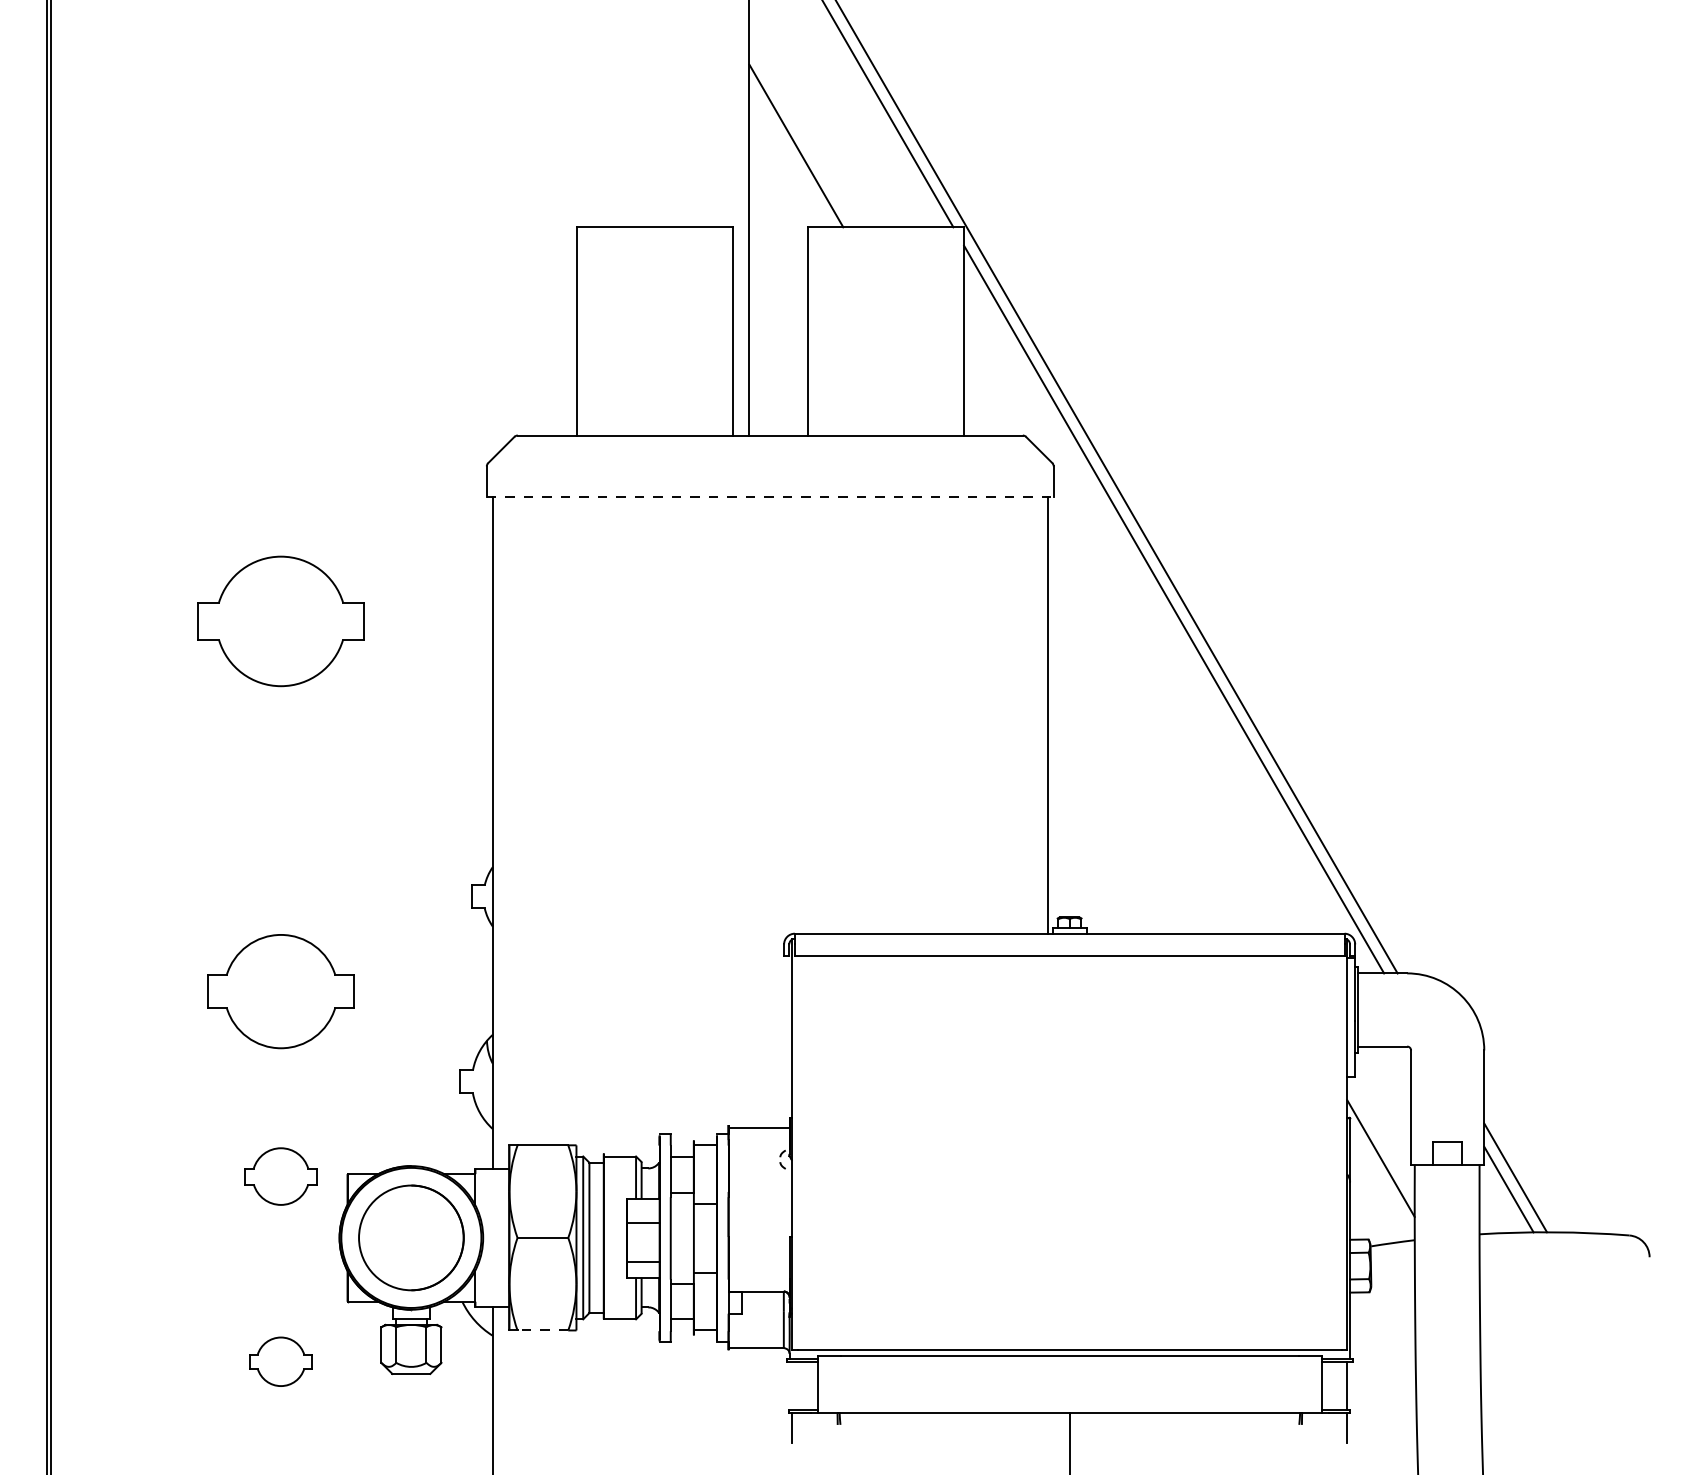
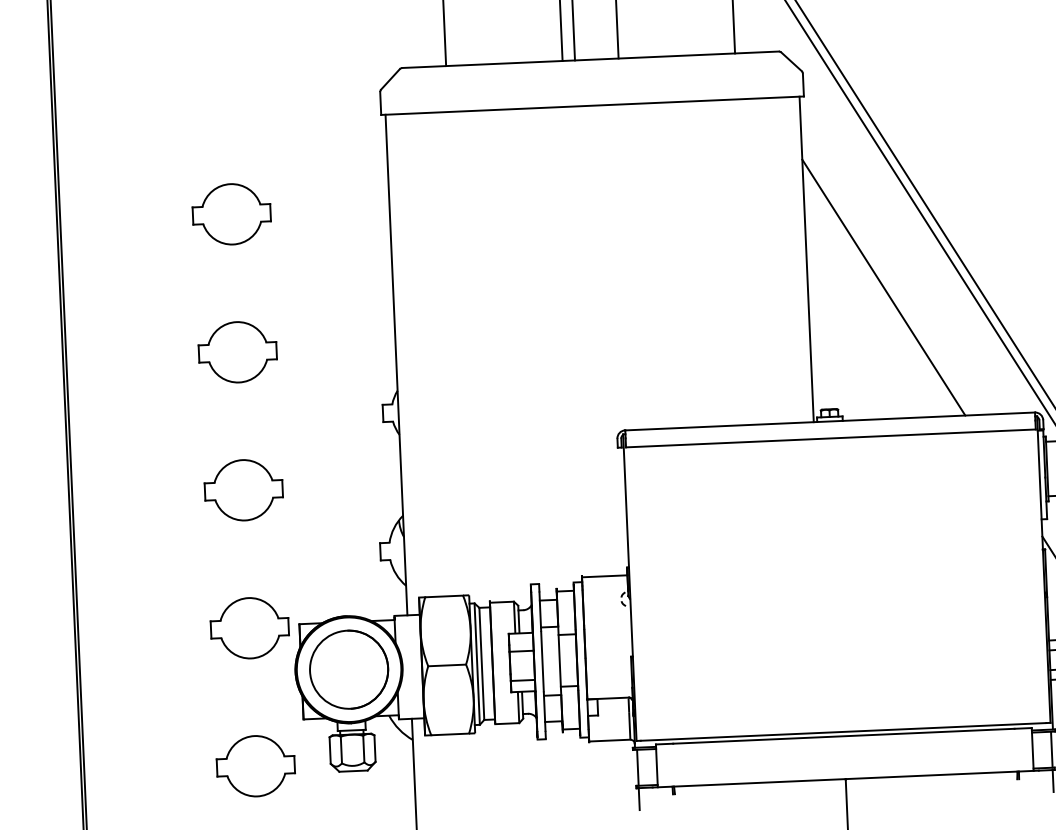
line: (770, 497) -> (592, 105), dashed -> solid
part: (280, 621) -> (231, 214), size x0.62
line: (1149, 757) -> (883, 287), added
part: (280, 806) -> (237, 352), added
part: (280, 991) -> (243, 490), size x0.71
part: (280, 1176) -> (249, 628), size x1.43
line: (542, 1330) -> (449, 734), dashed -> solid
part: (280, 1361) -> (255, 766), size x1.67
line: (792, 1386) -> (638, 768), added

